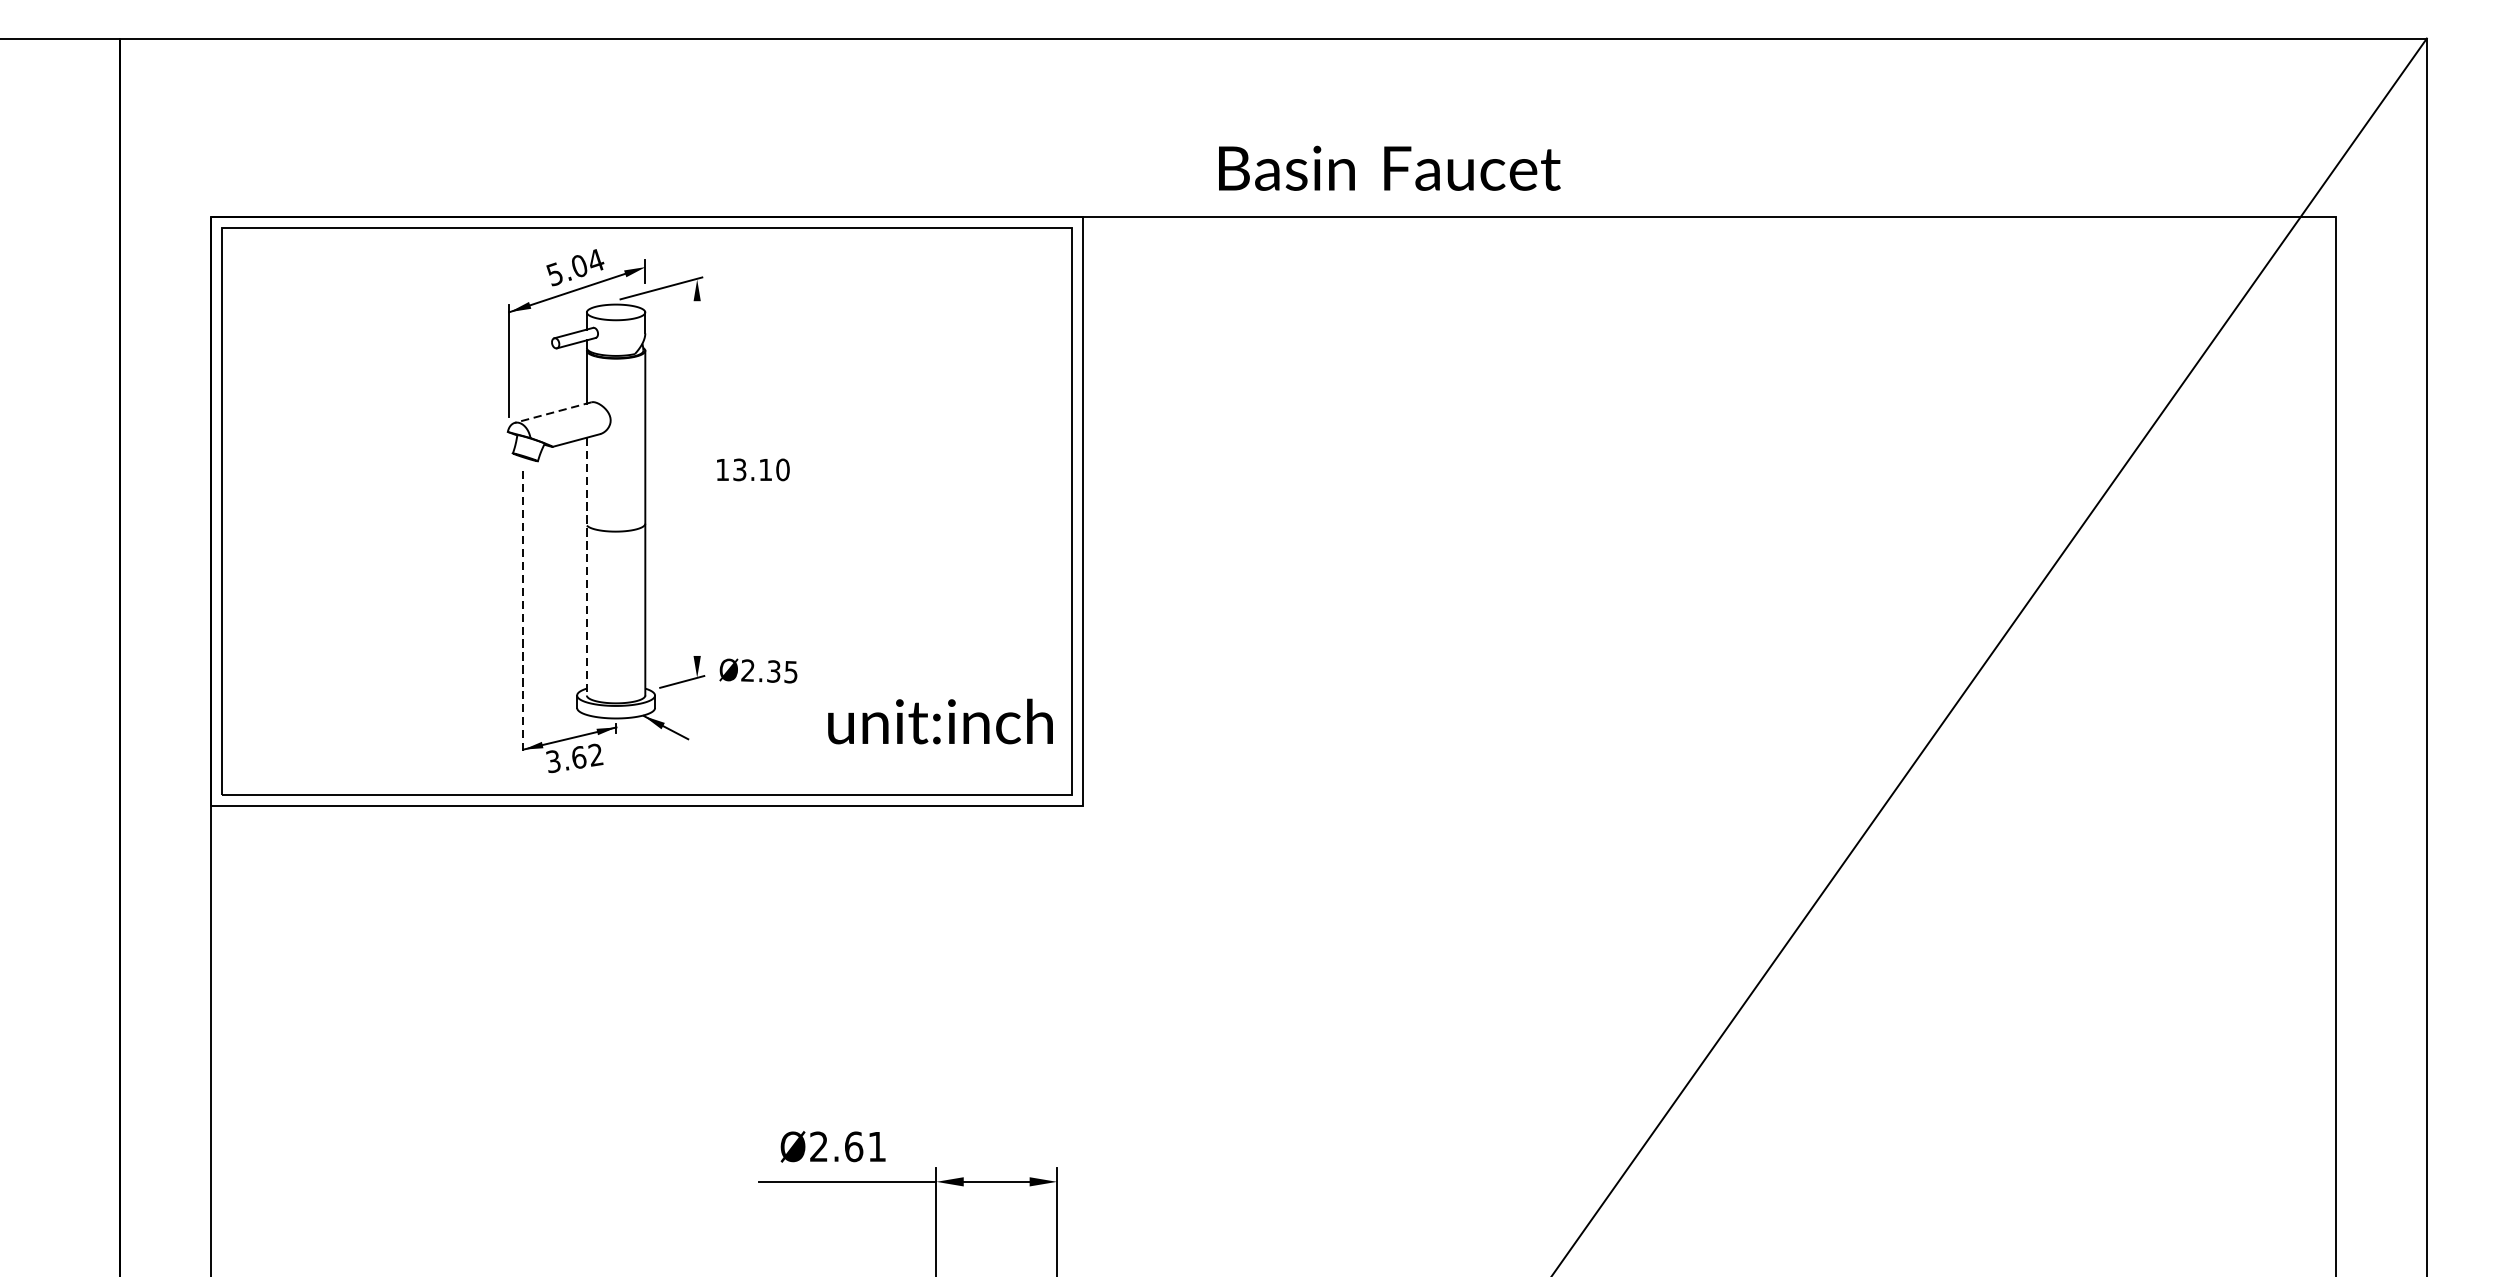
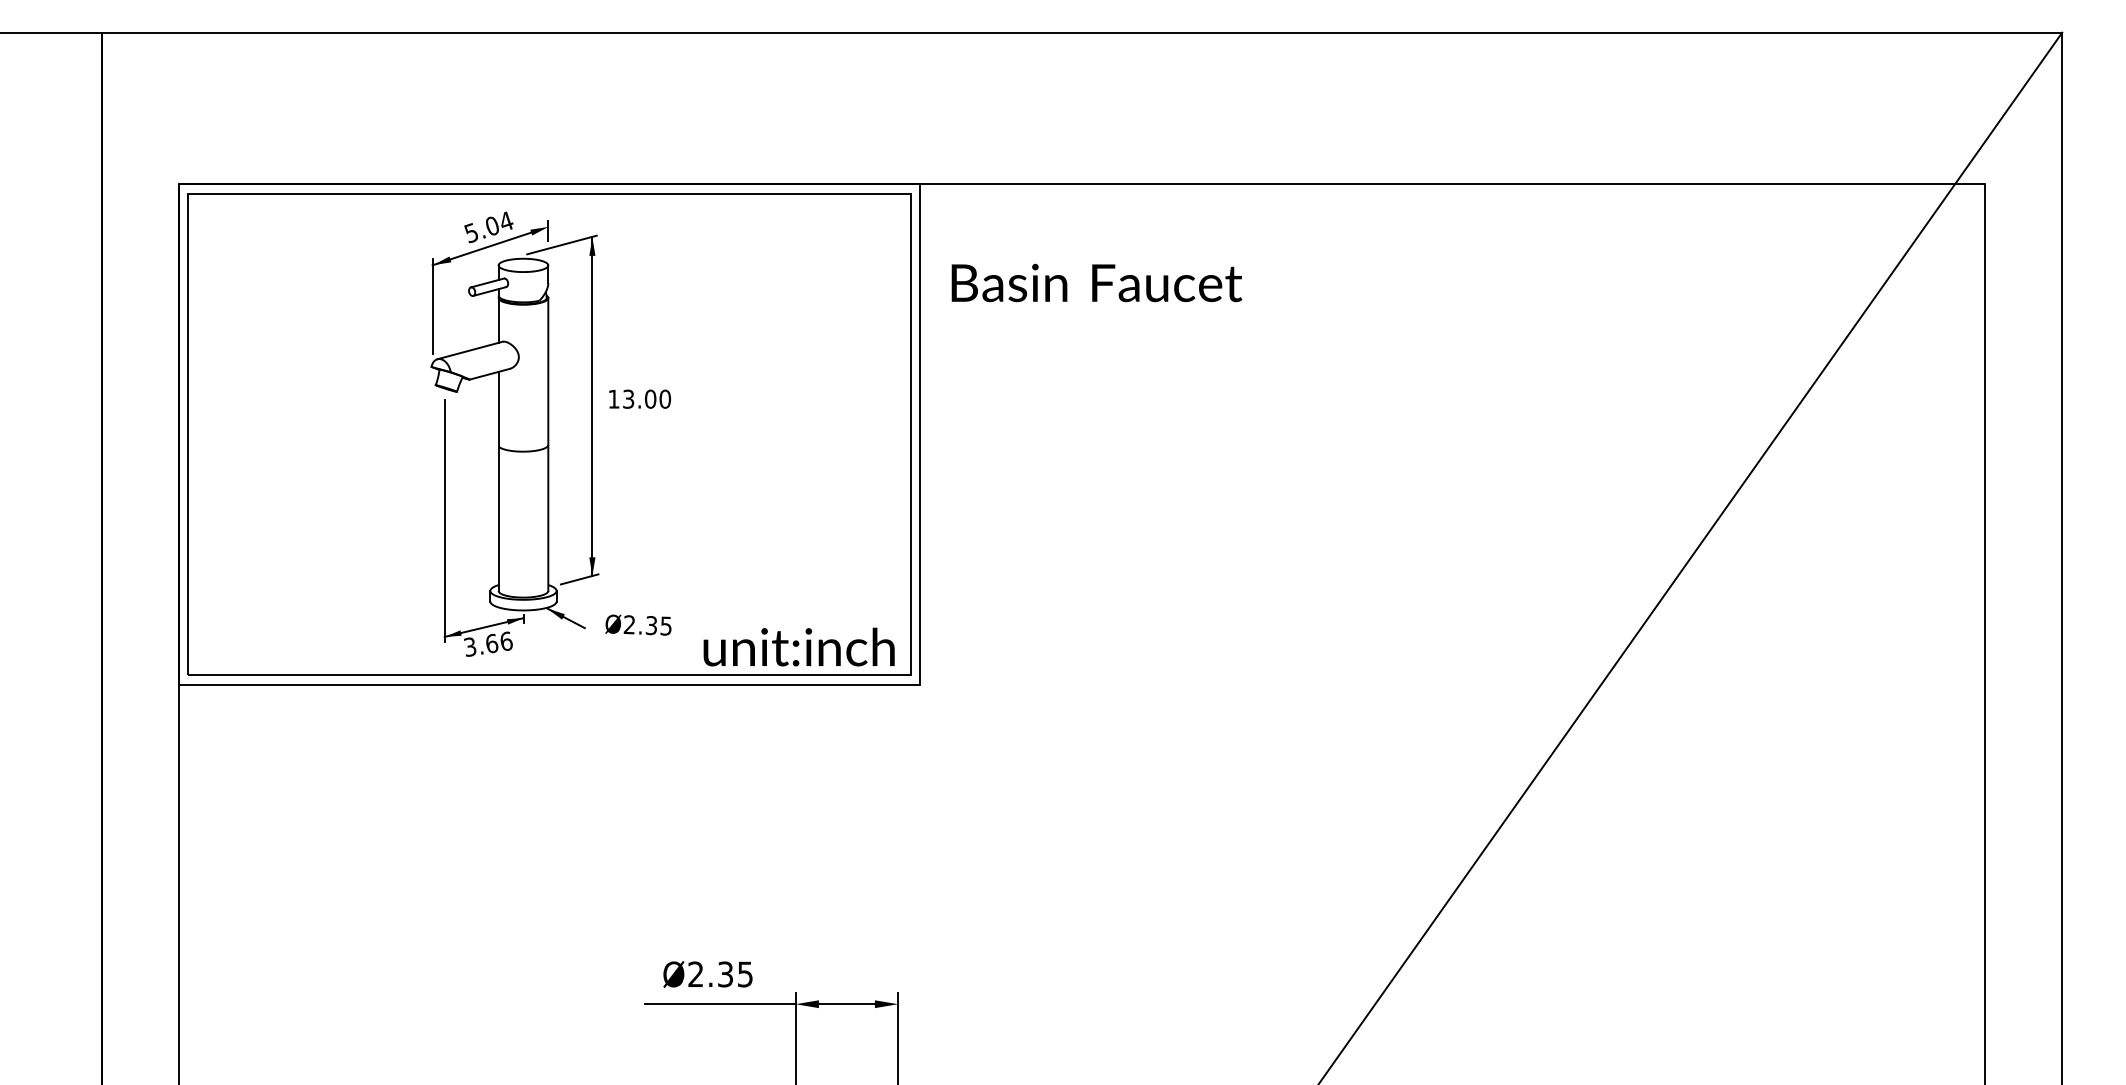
text: (1389, 167) -> (1096, 282), moved
line: (553, 412) -> (470, 350), dashed -> solid
text: (765, 469) -> (650, 398), 13.10 -> 13.00
line: (697, 477) -> (592, 405), added
line: (586, 566) -> (498, 481), dashed -> solid
line: (523, 612) -> (444, 520), dashed -> solid
text: (758, 670) -> (638, 624), moved
text: (939, 720) -> (798, 646), moved
text: (594, 755) -> (505, 641), 3.62 -> 3.66
text: (865, 1146) -> (735, 974), Ø2.61 -> Ø2.35

